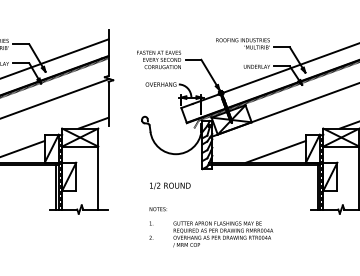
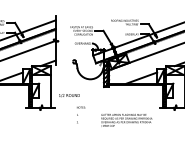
text: (170, 185) -> (69, 95), moved
text: (222, 234) -> (126, 120), moved

